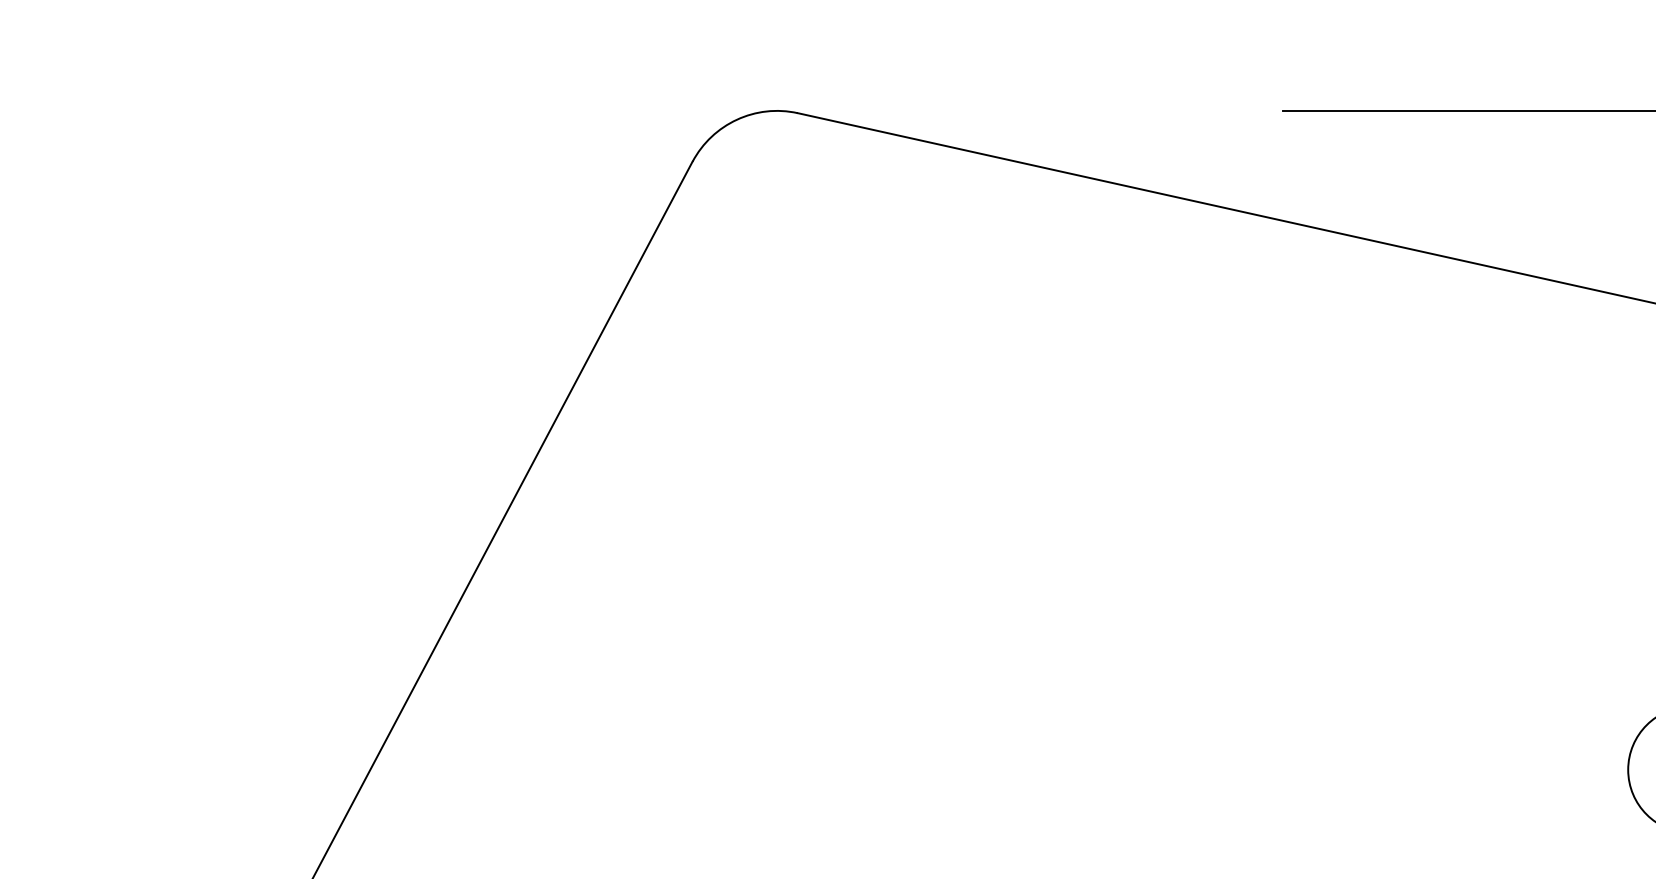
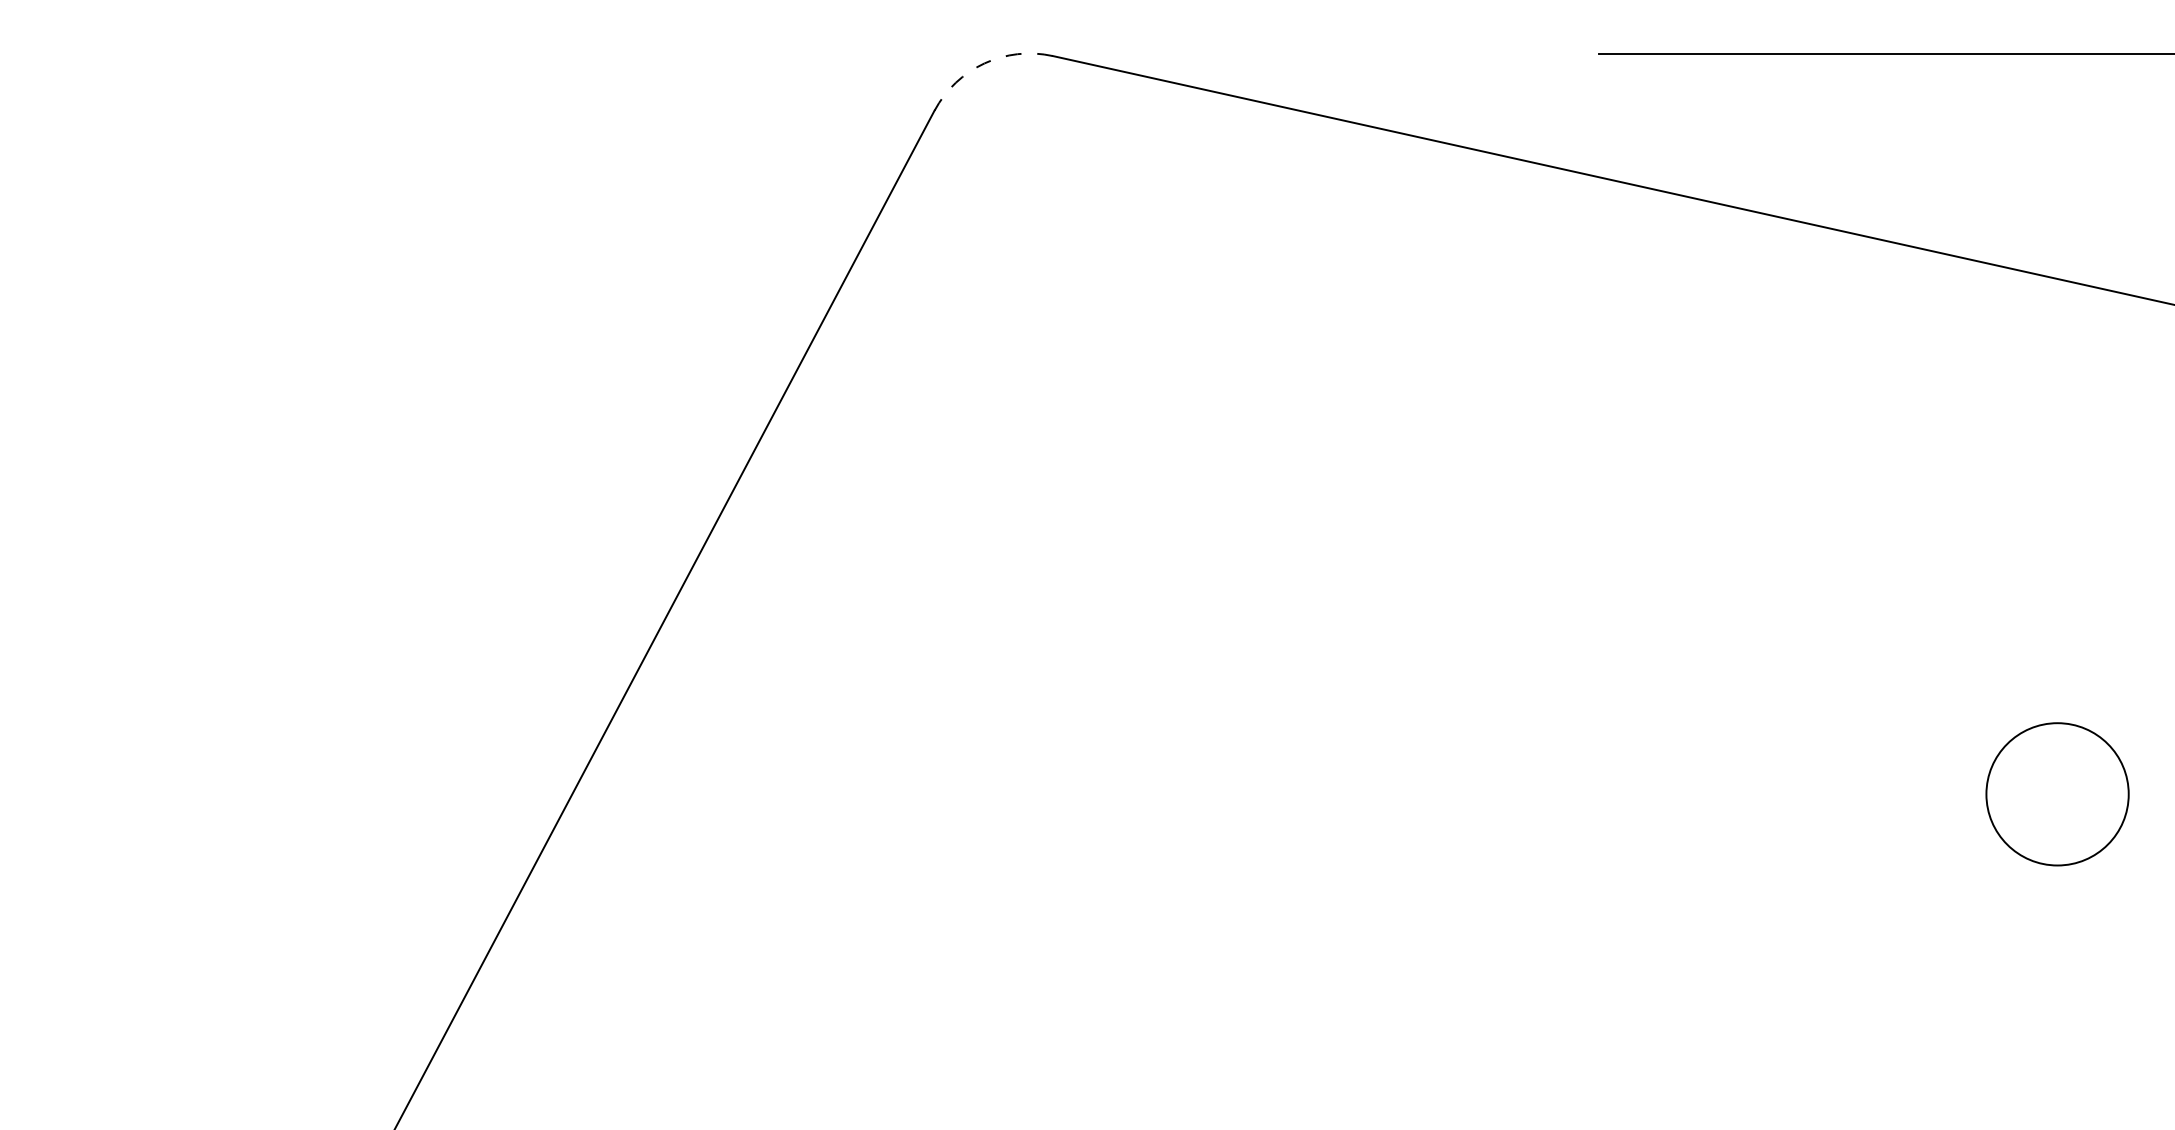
arc: (736, 119) -> (984, 63), solid -> dashed

